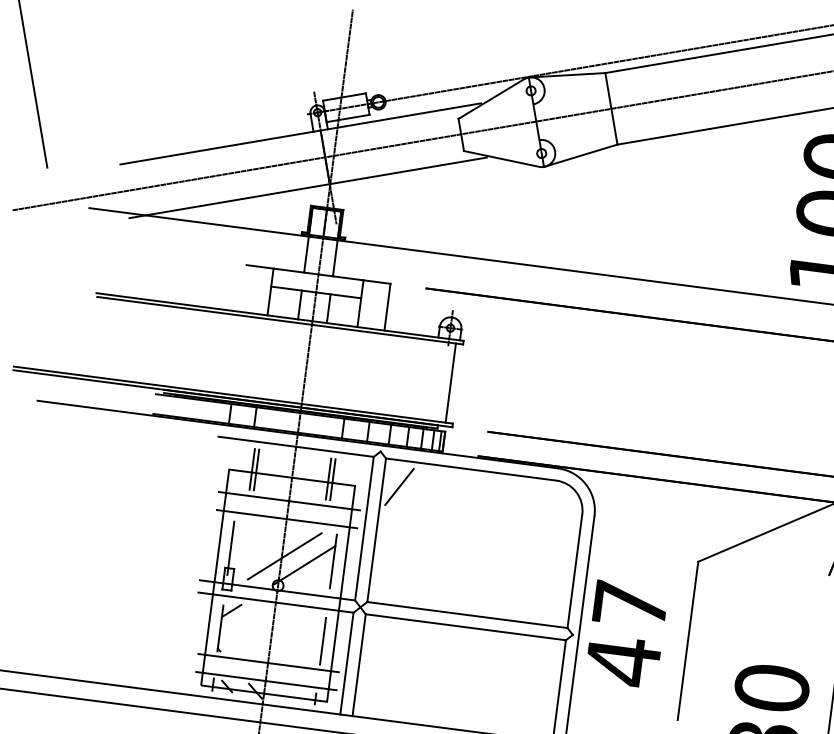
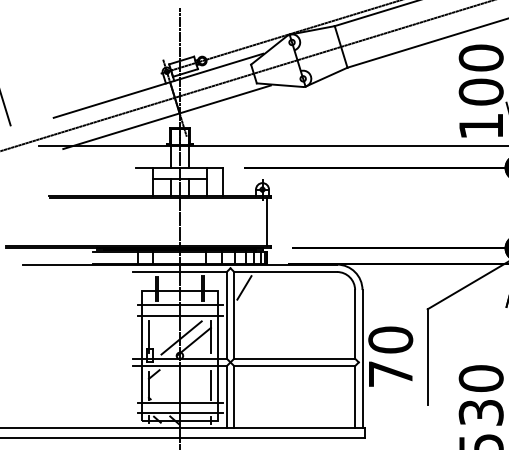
text: (626, 633) -> (390, 357), 47 -> 70

